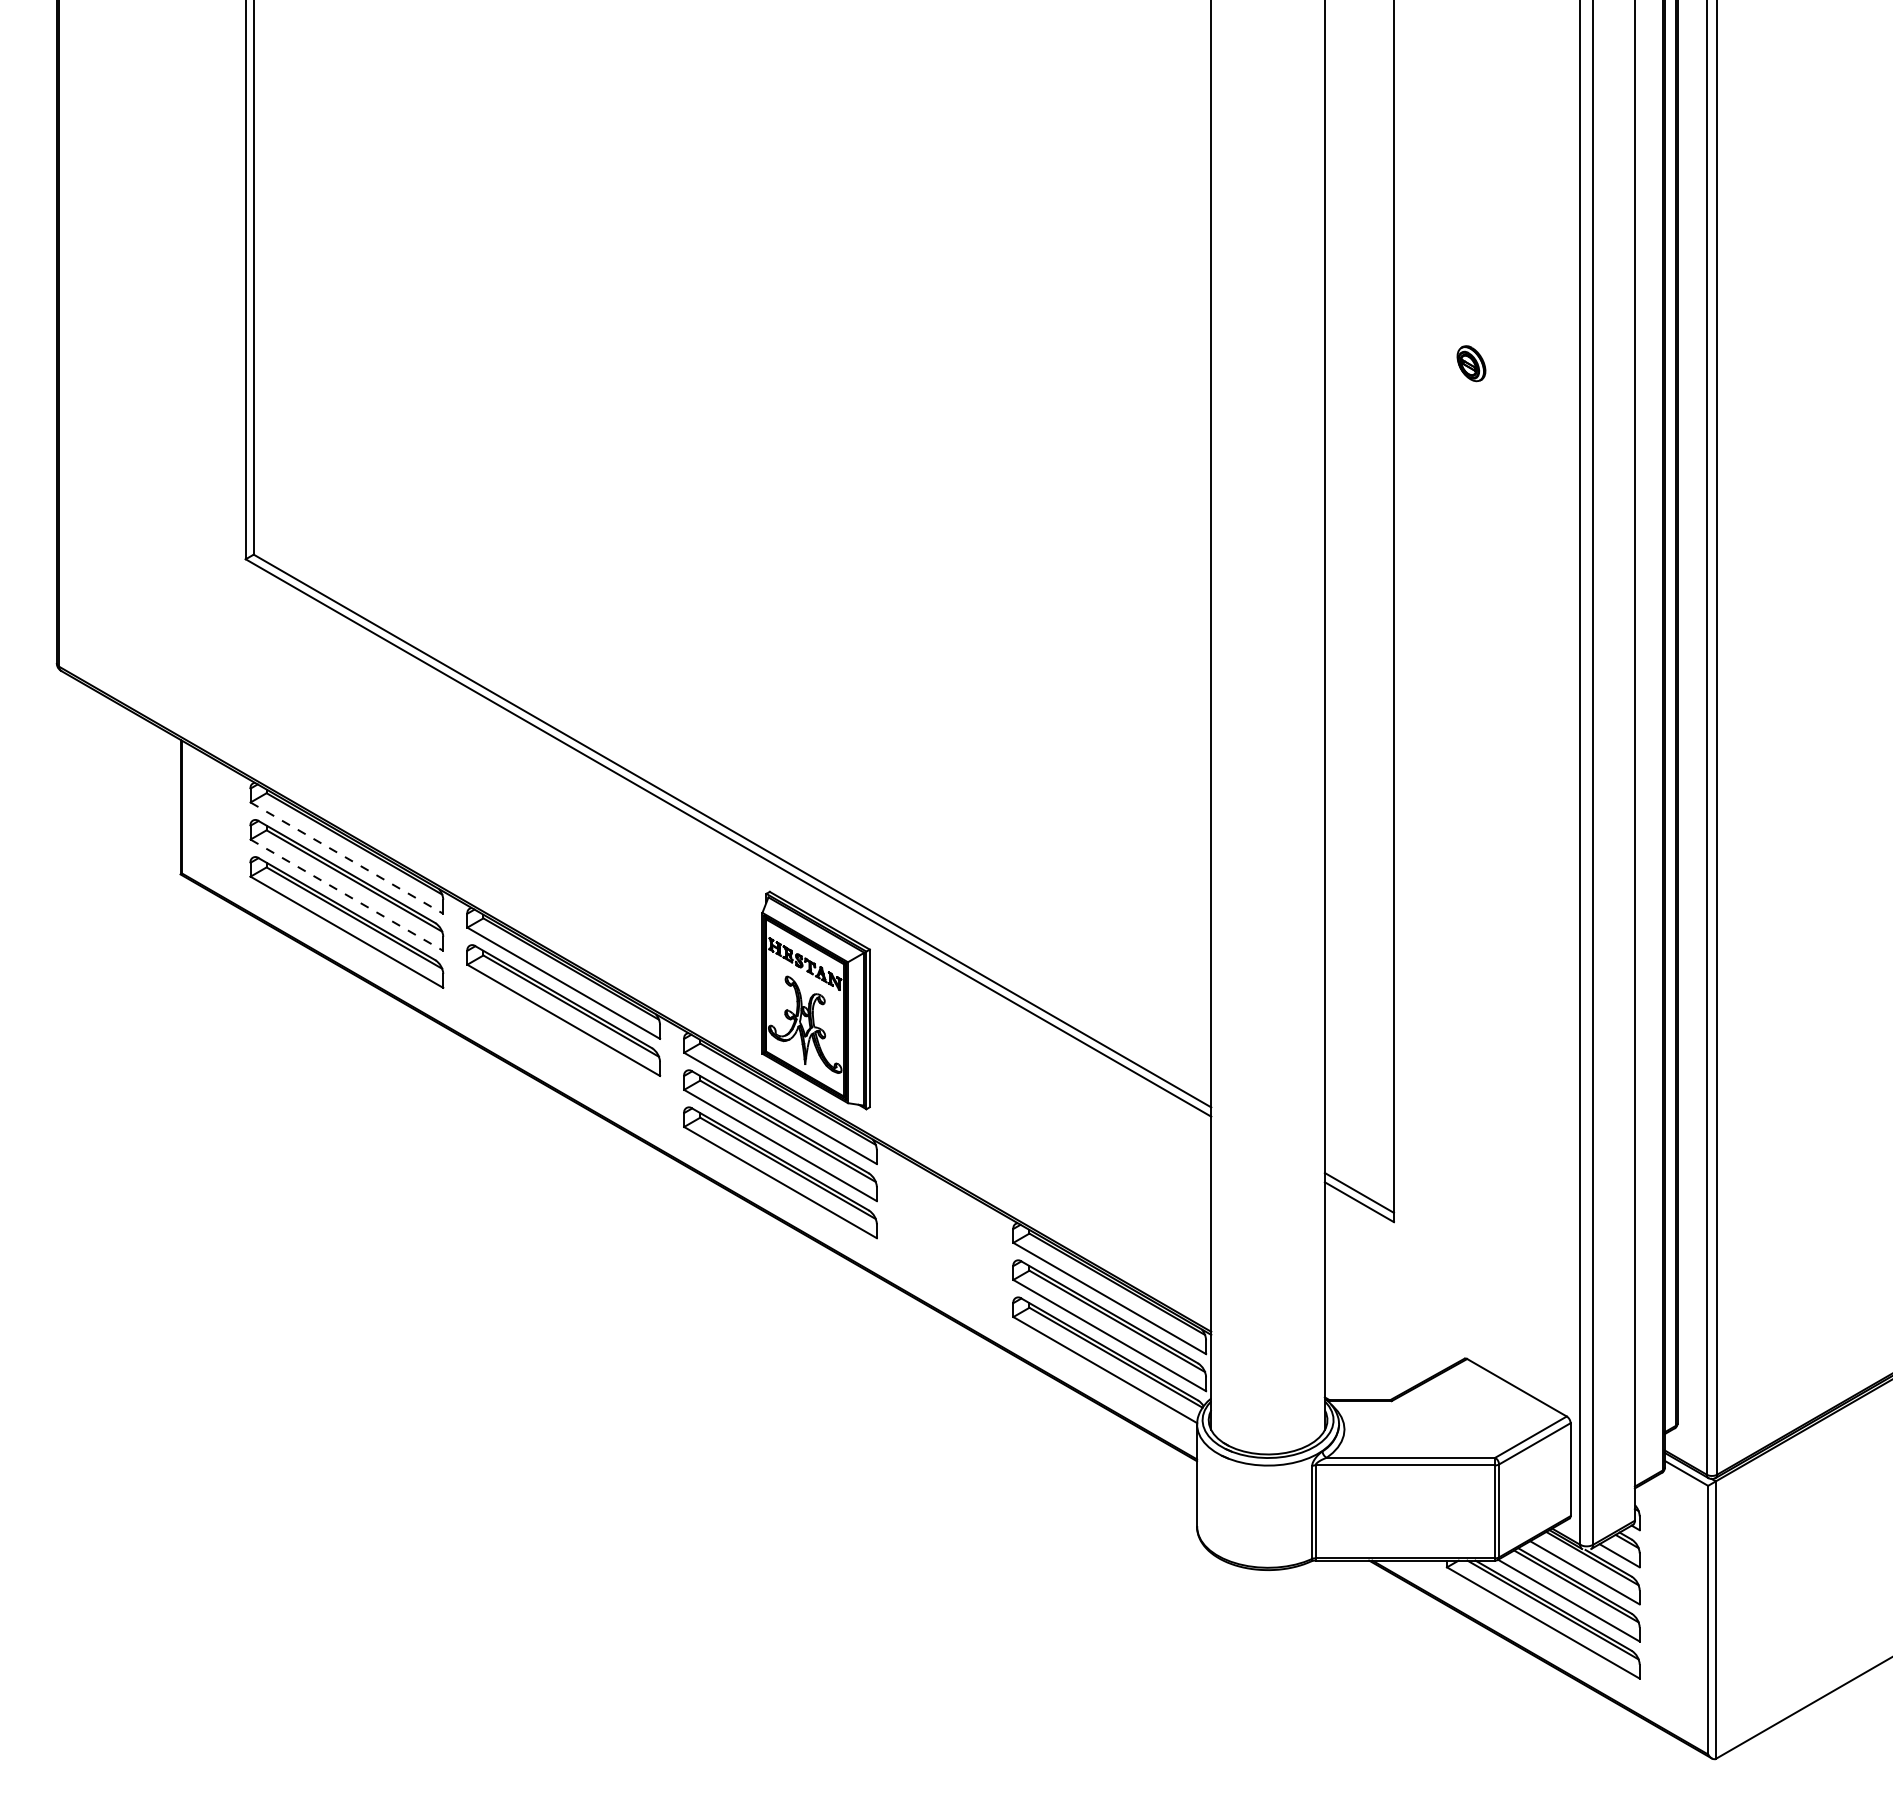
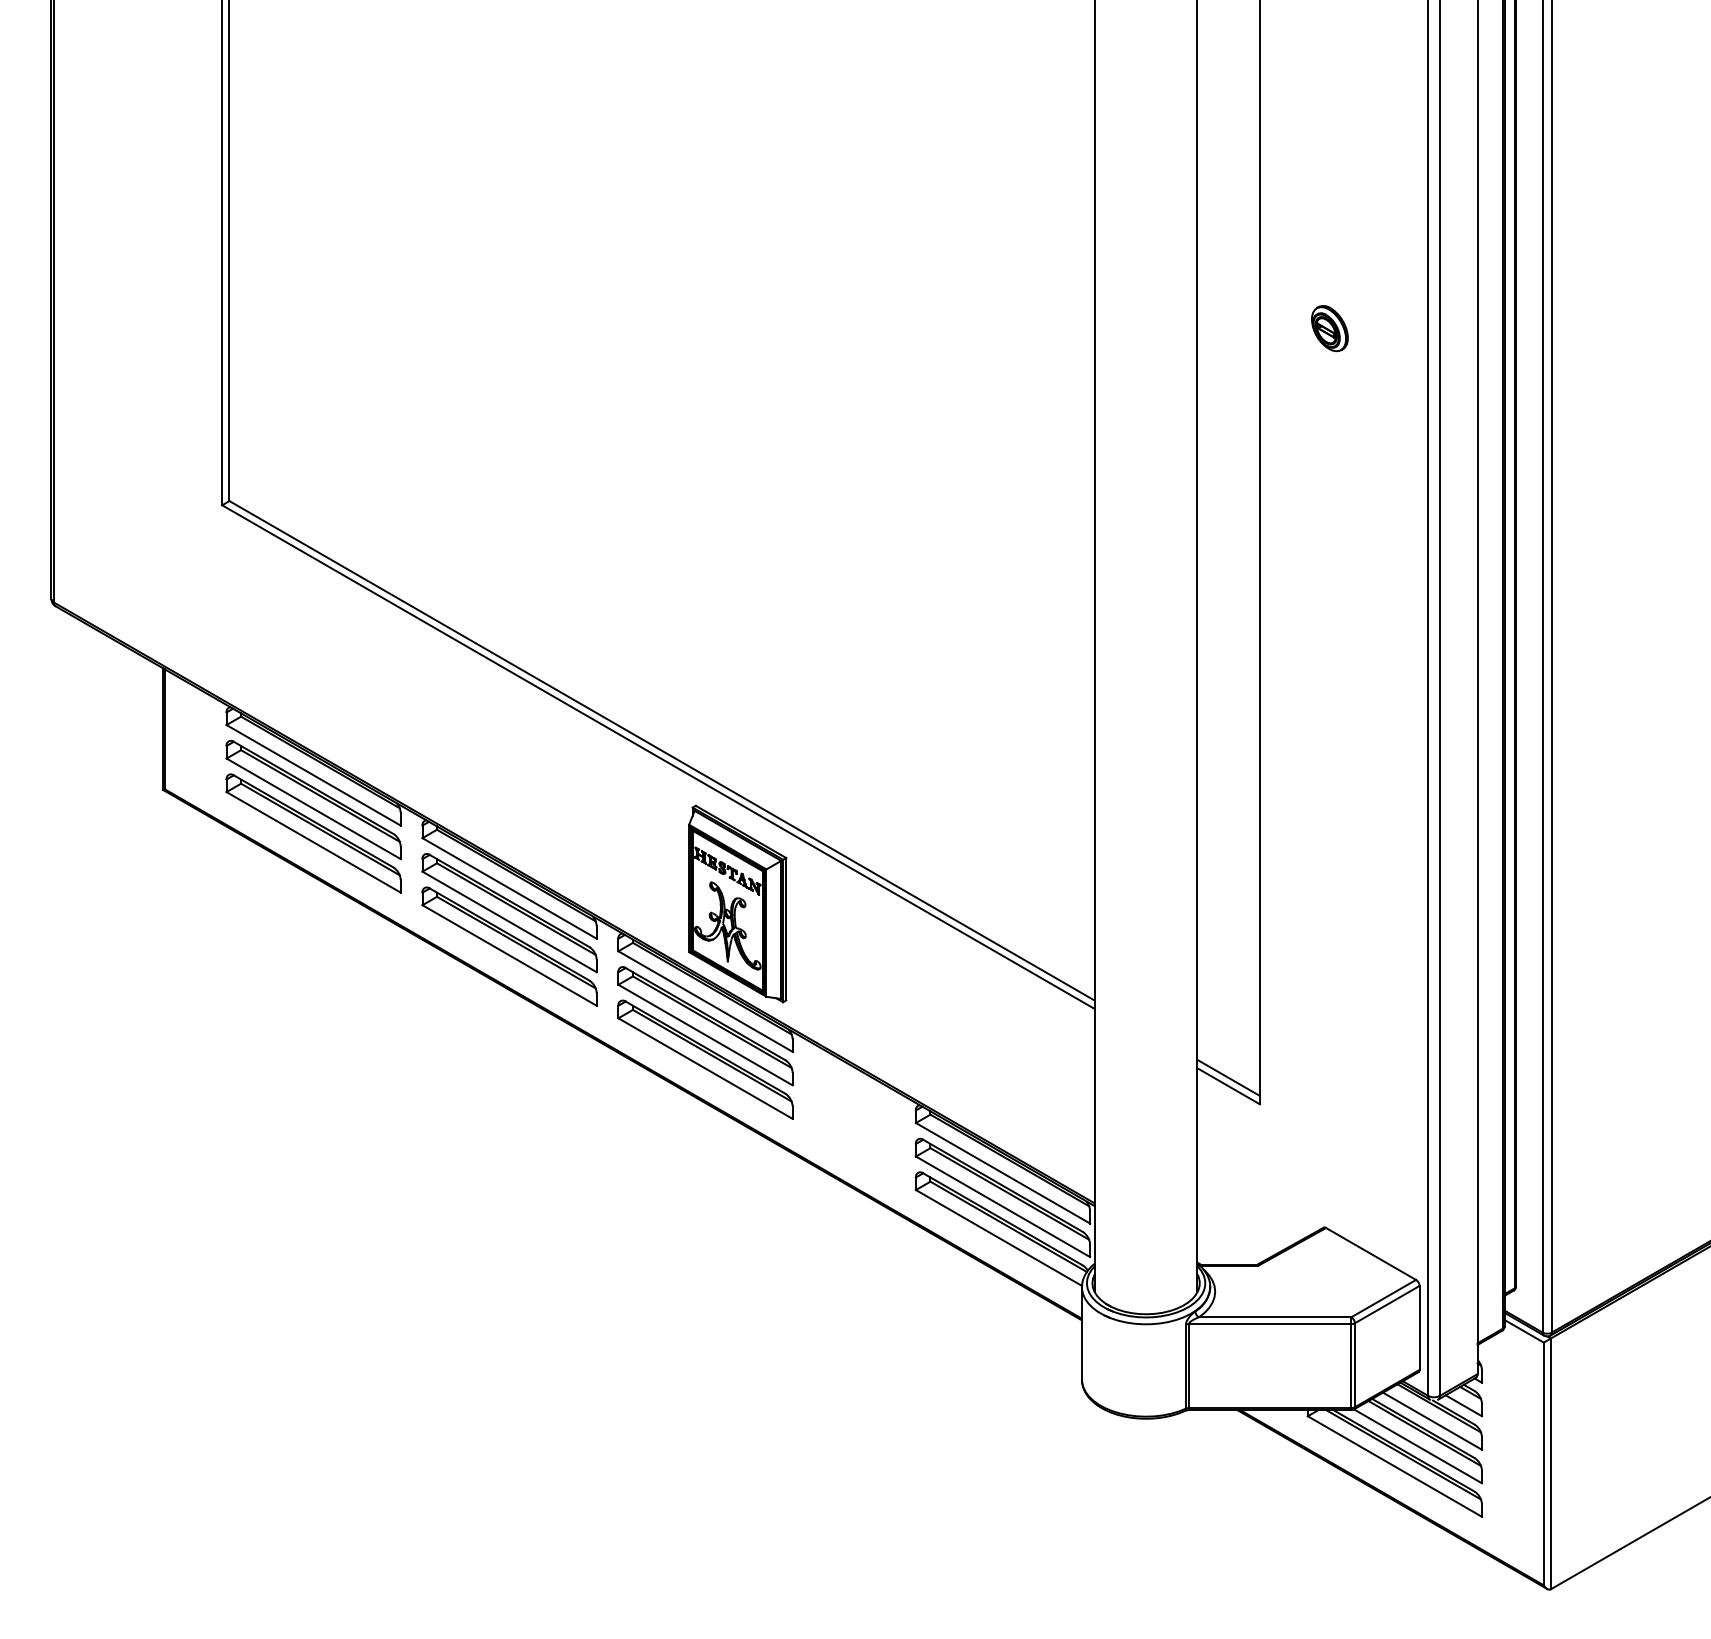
part: (1471, 363) -> (1329, 328), size x1.43
line: (347, 858) -> (314, 775), dashed -> solid
line: (347, 895) -> (314, 809), dashed -> solid
part: (563, 1047) -> (509, 946), added

